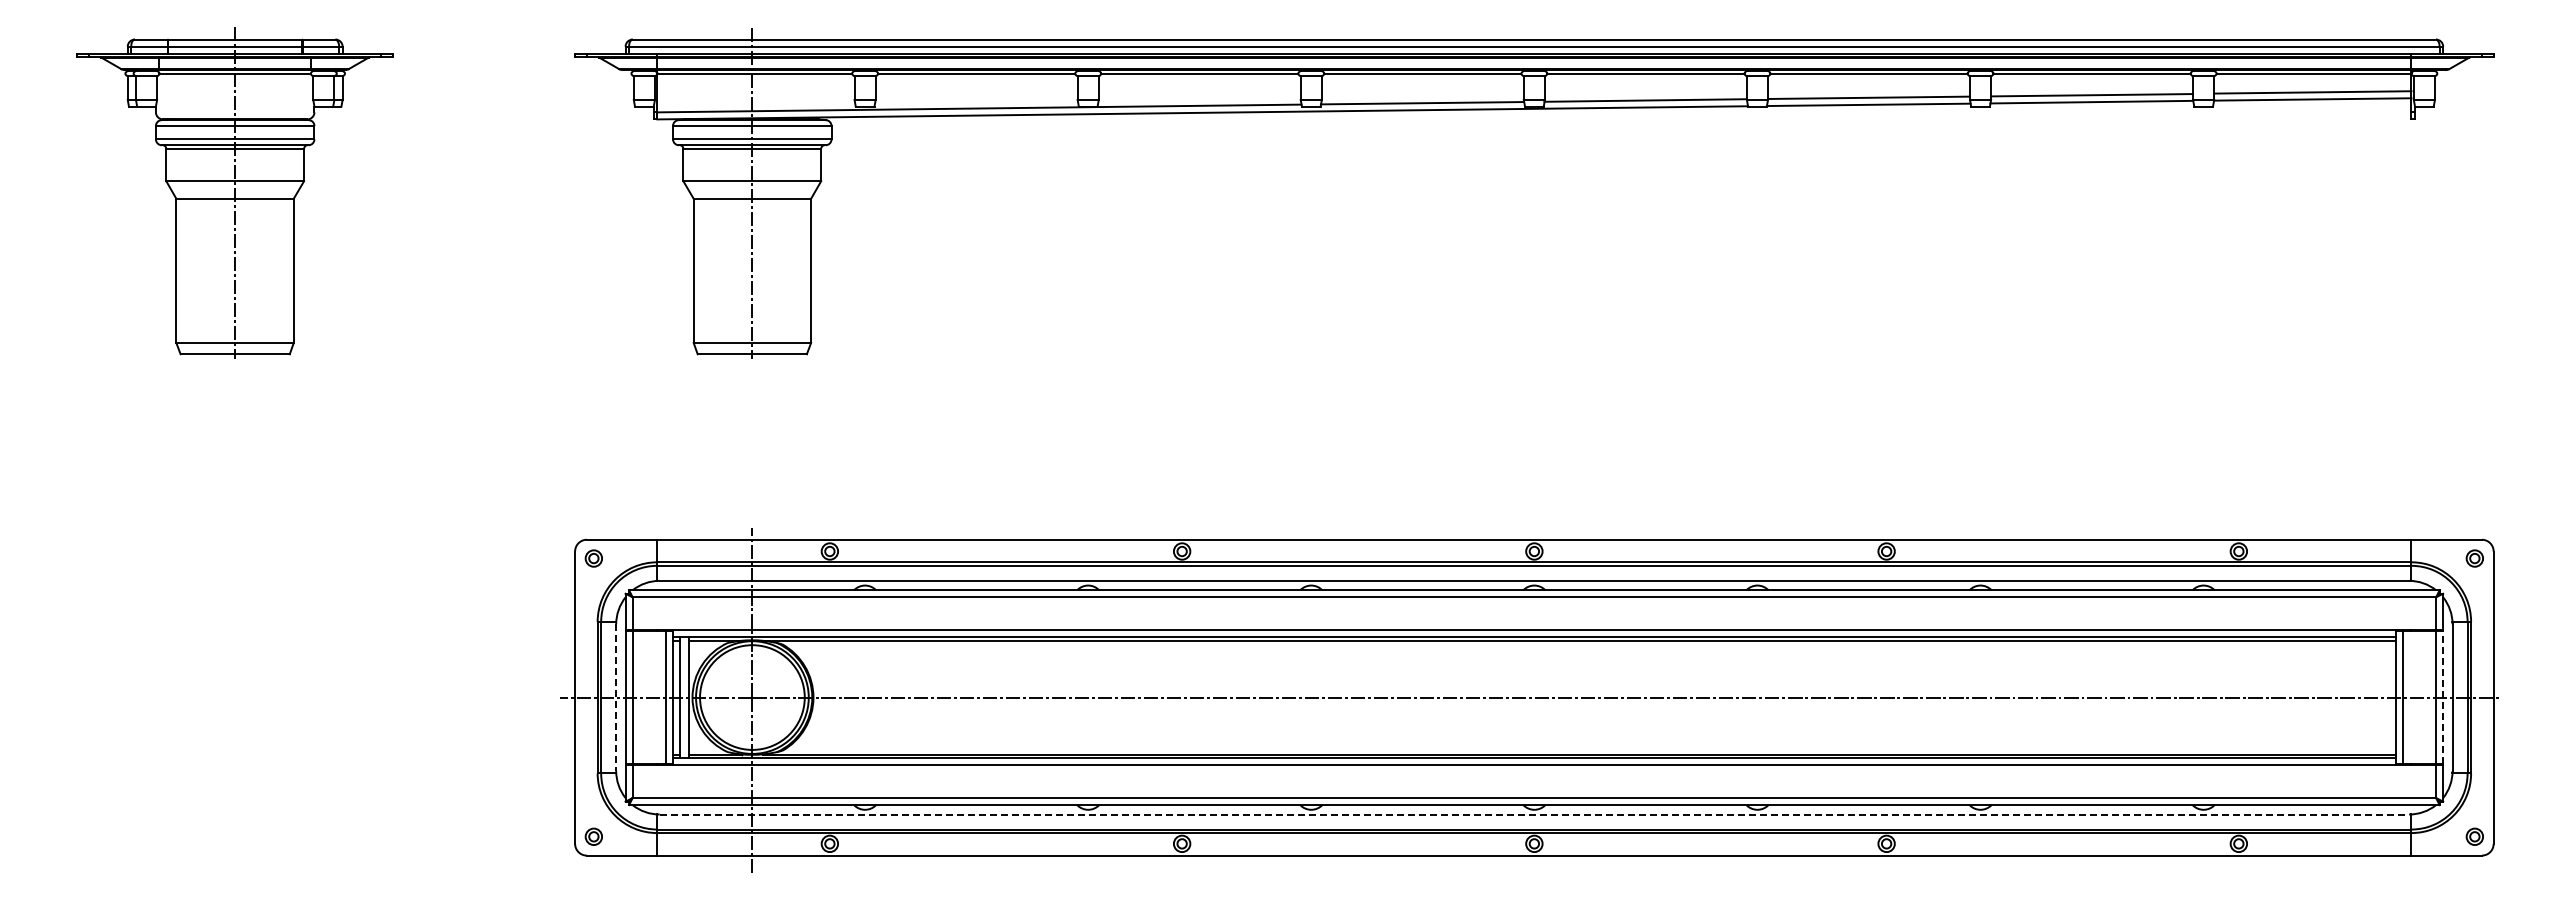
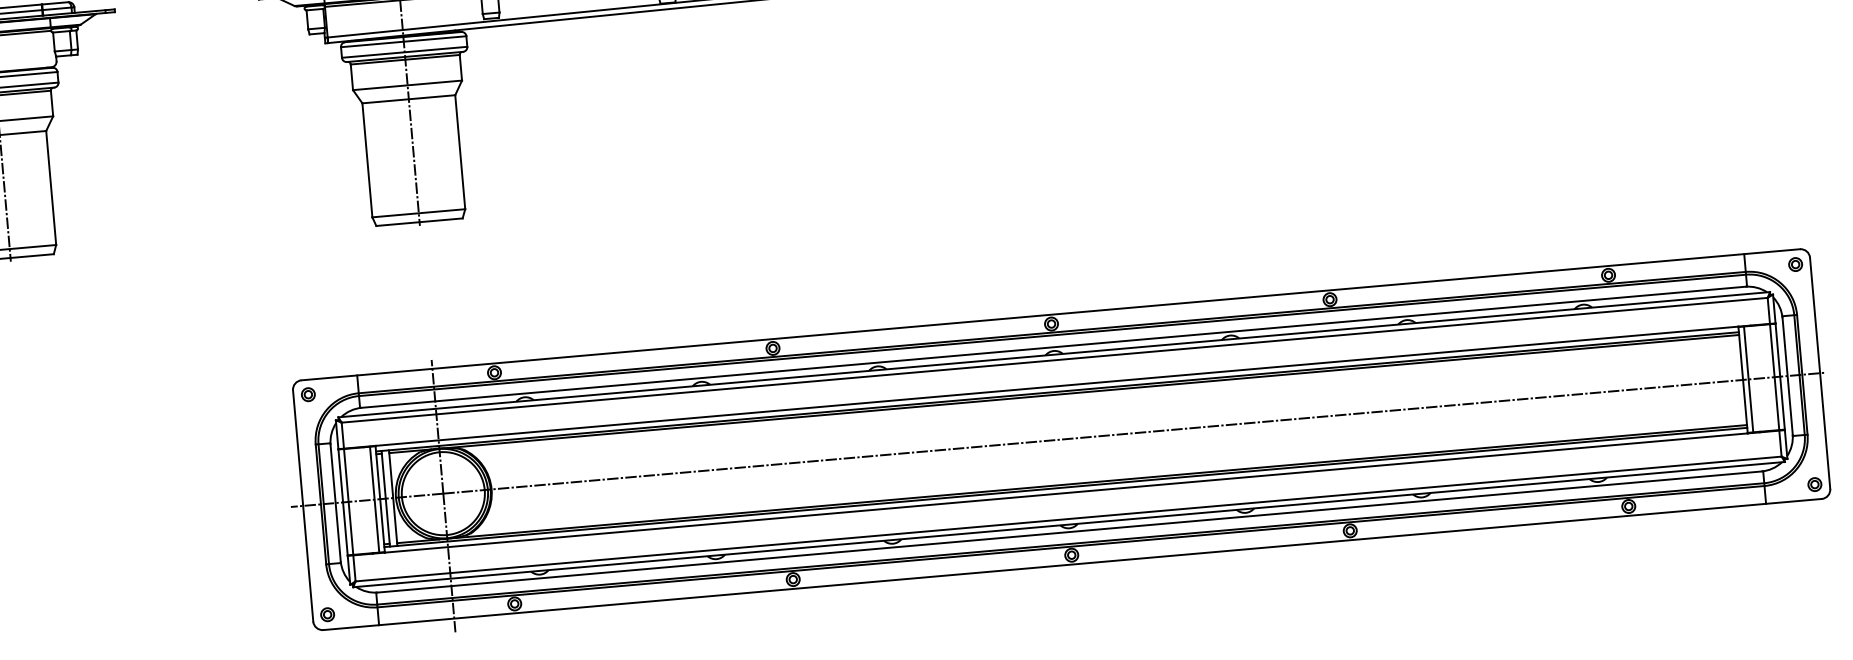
line: (2443, 697) -> (1780, 376), dashed -> solid
line: (616, 698) -> (335, 503), dashed -> solid
line: (1534, 814) -> (1069, 532), dashed -> solid

